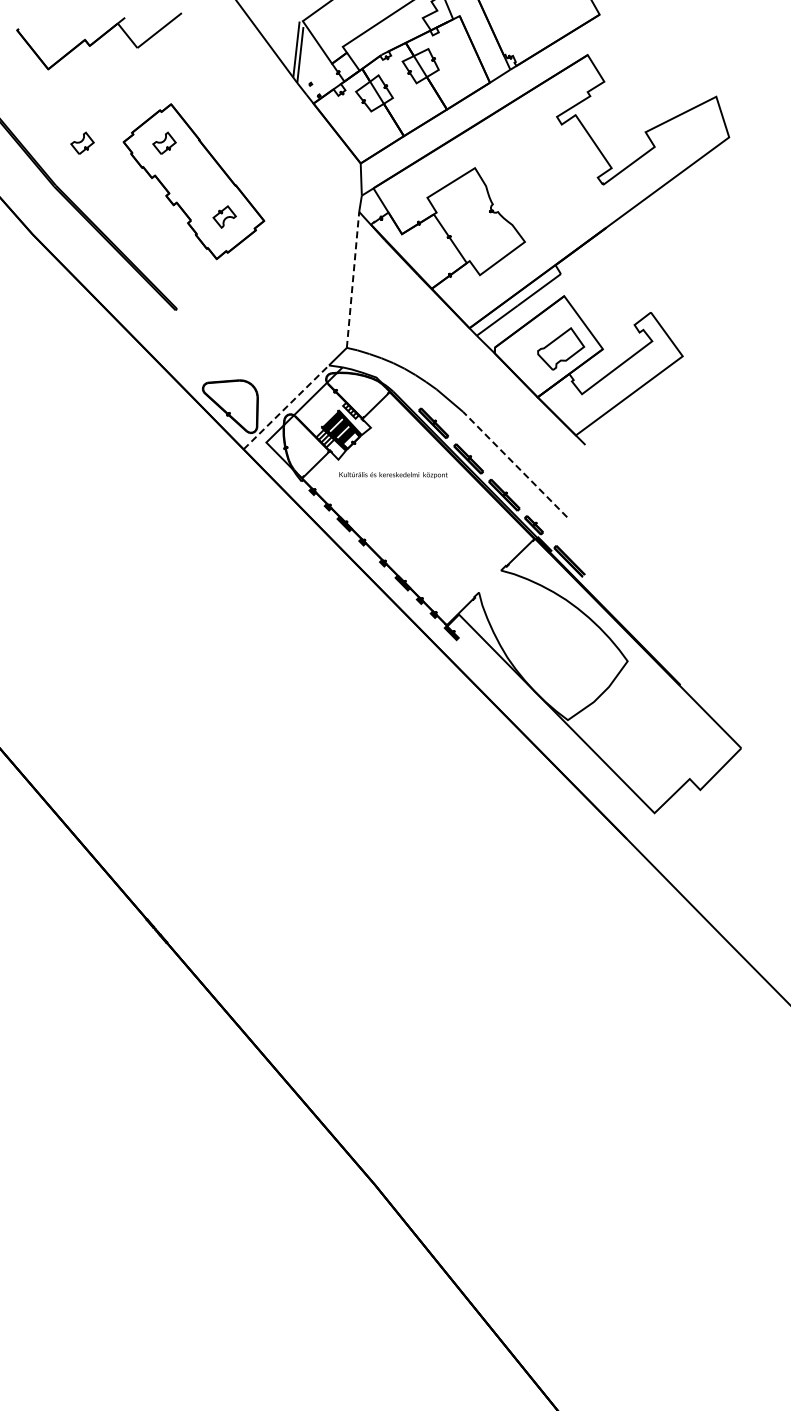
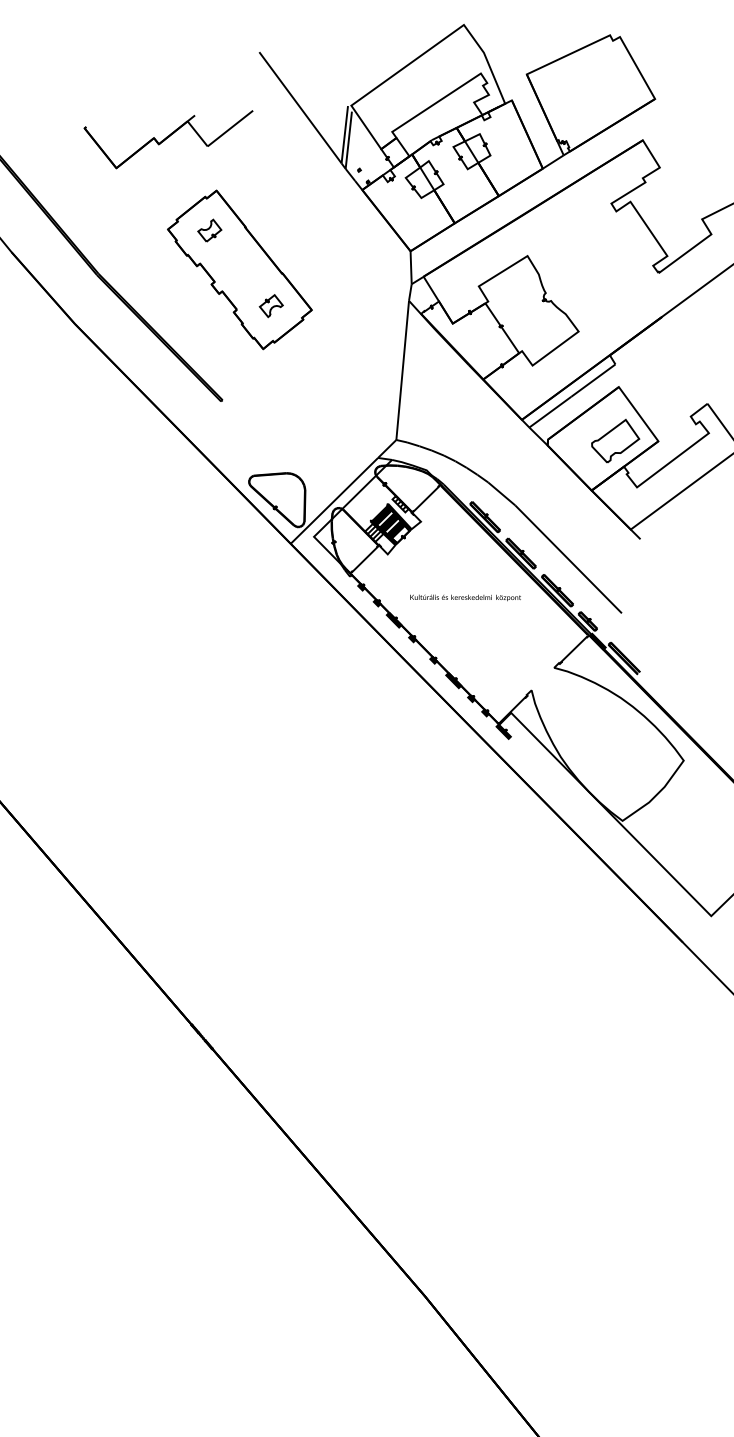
part: (99, 41) -> (168, 139), moved
part: (82, 142) -> (125, 229), removed
line: (353, 279) -> (403, 369), dashed -> solid
line: (286, 407) -> (334, 500), dashed -> solid
line: (514, 464) -> (567, 559), dashed -> solid
text: (393, 475) -> (465, 598), moved

